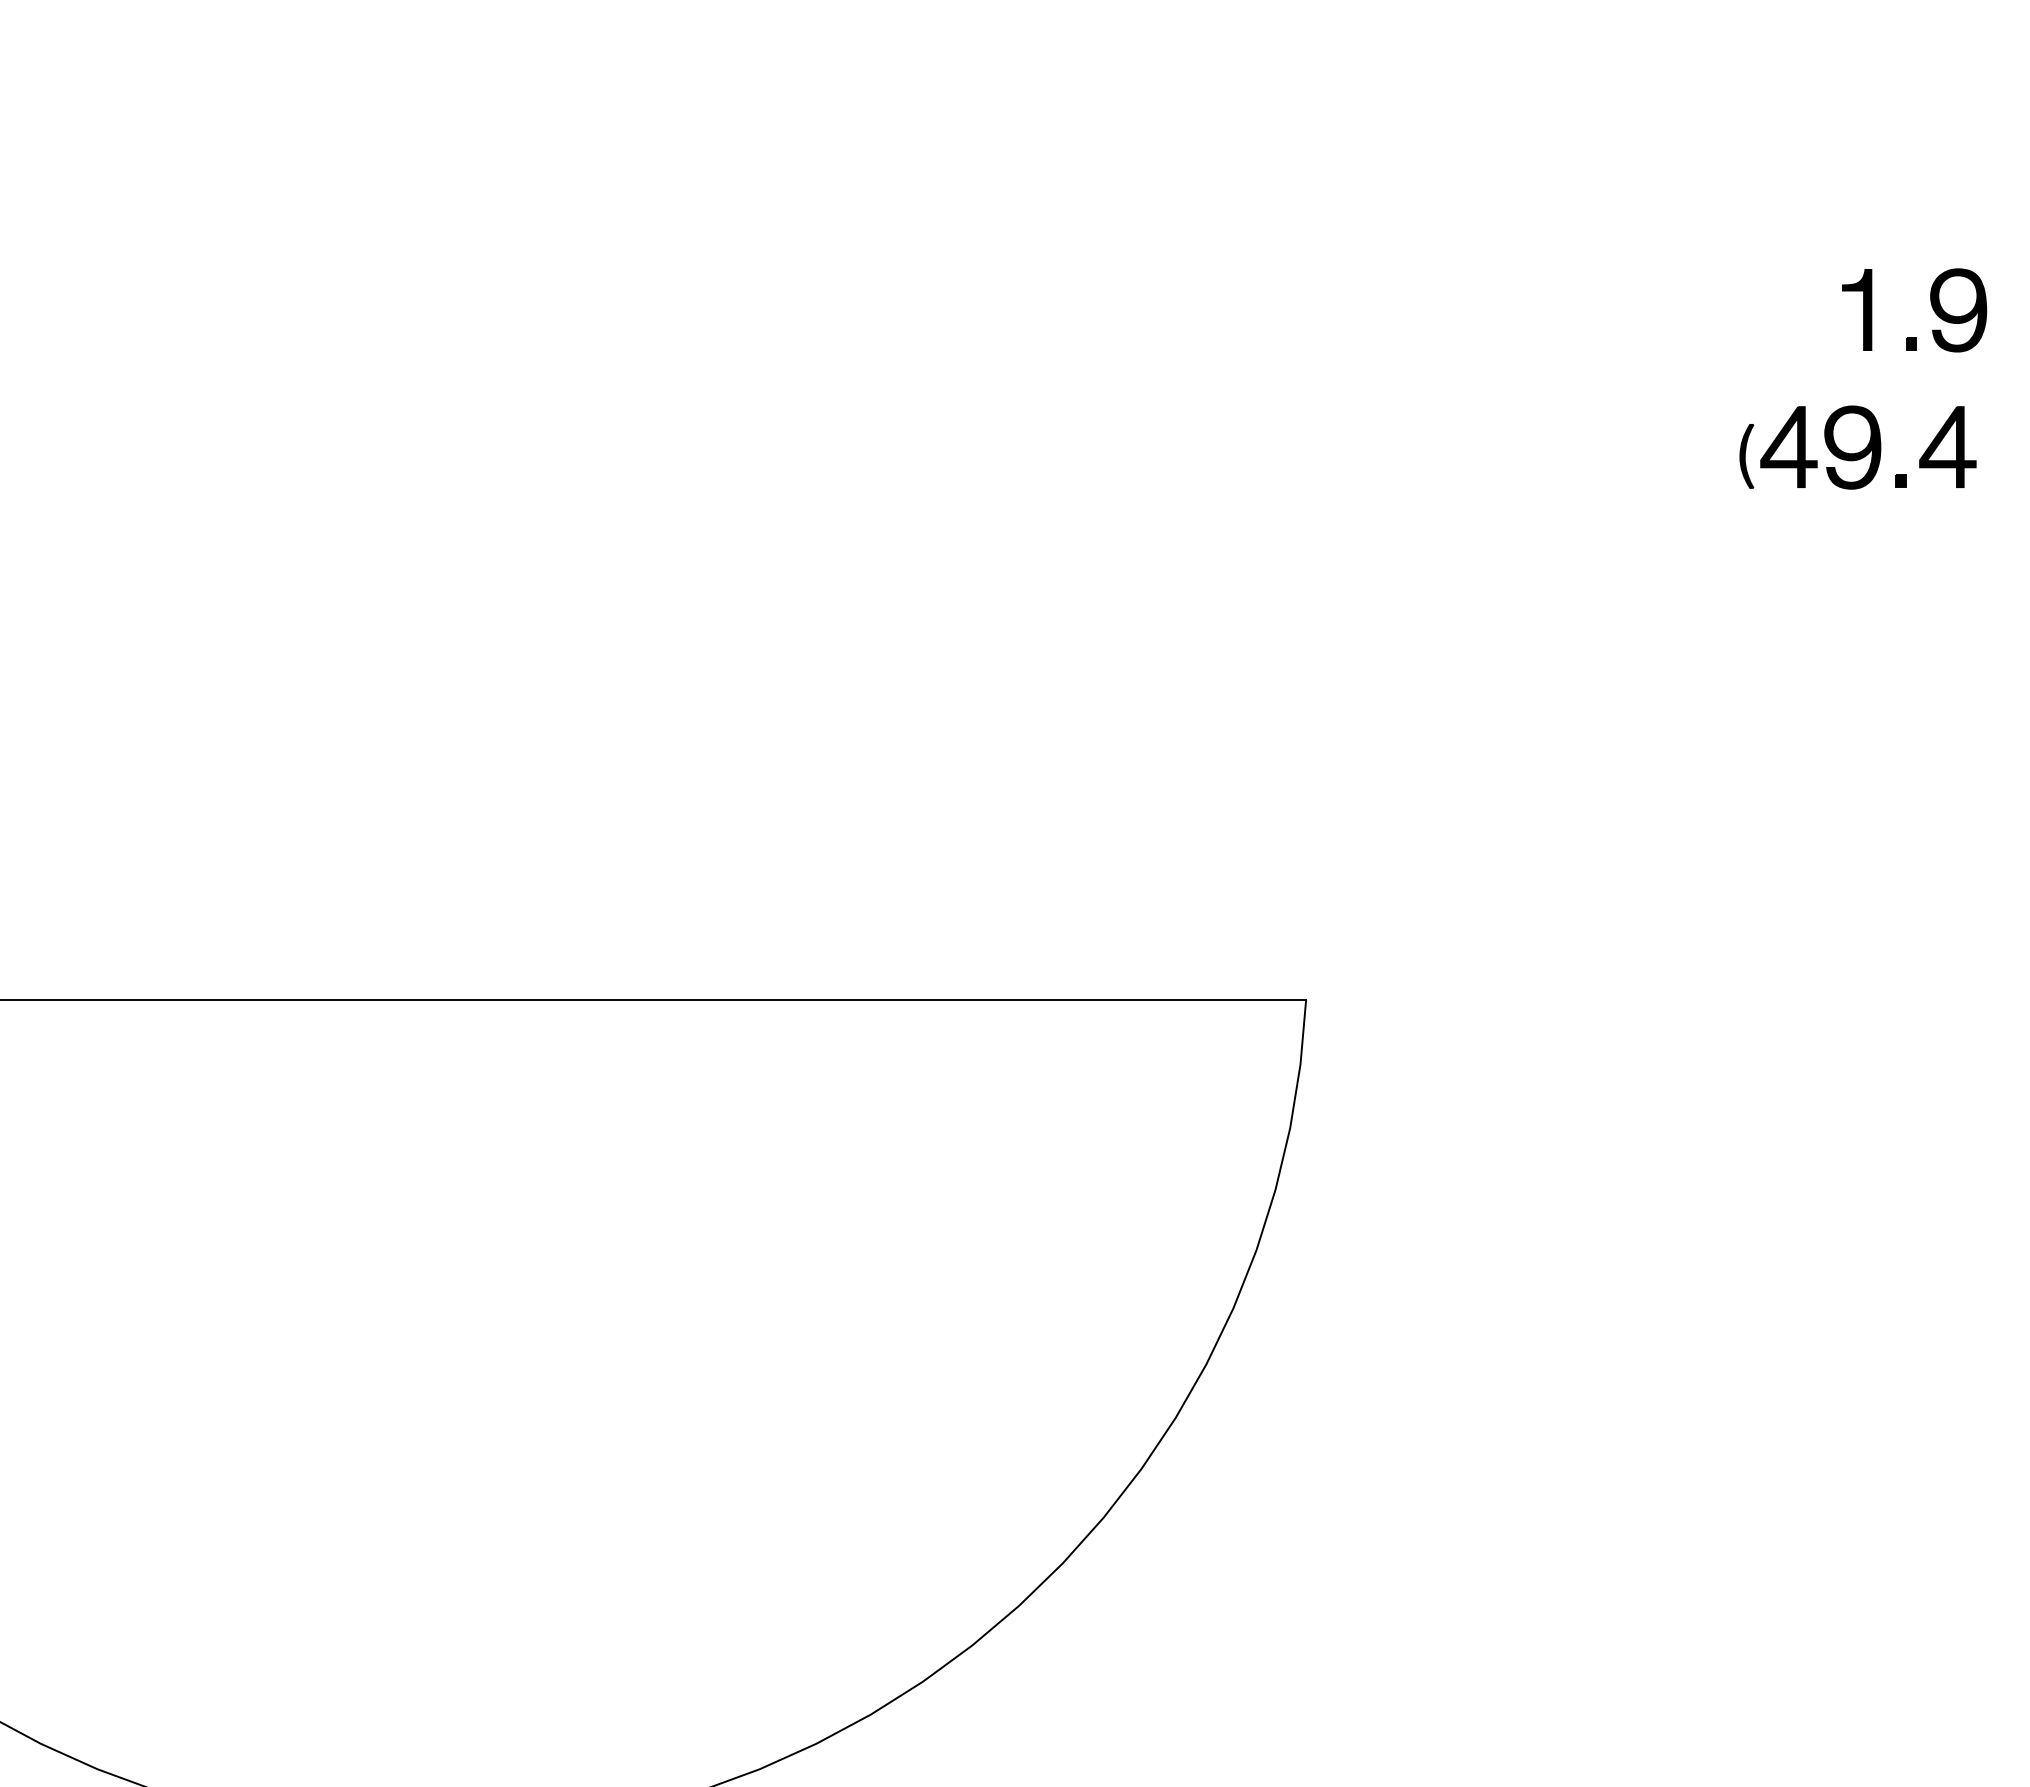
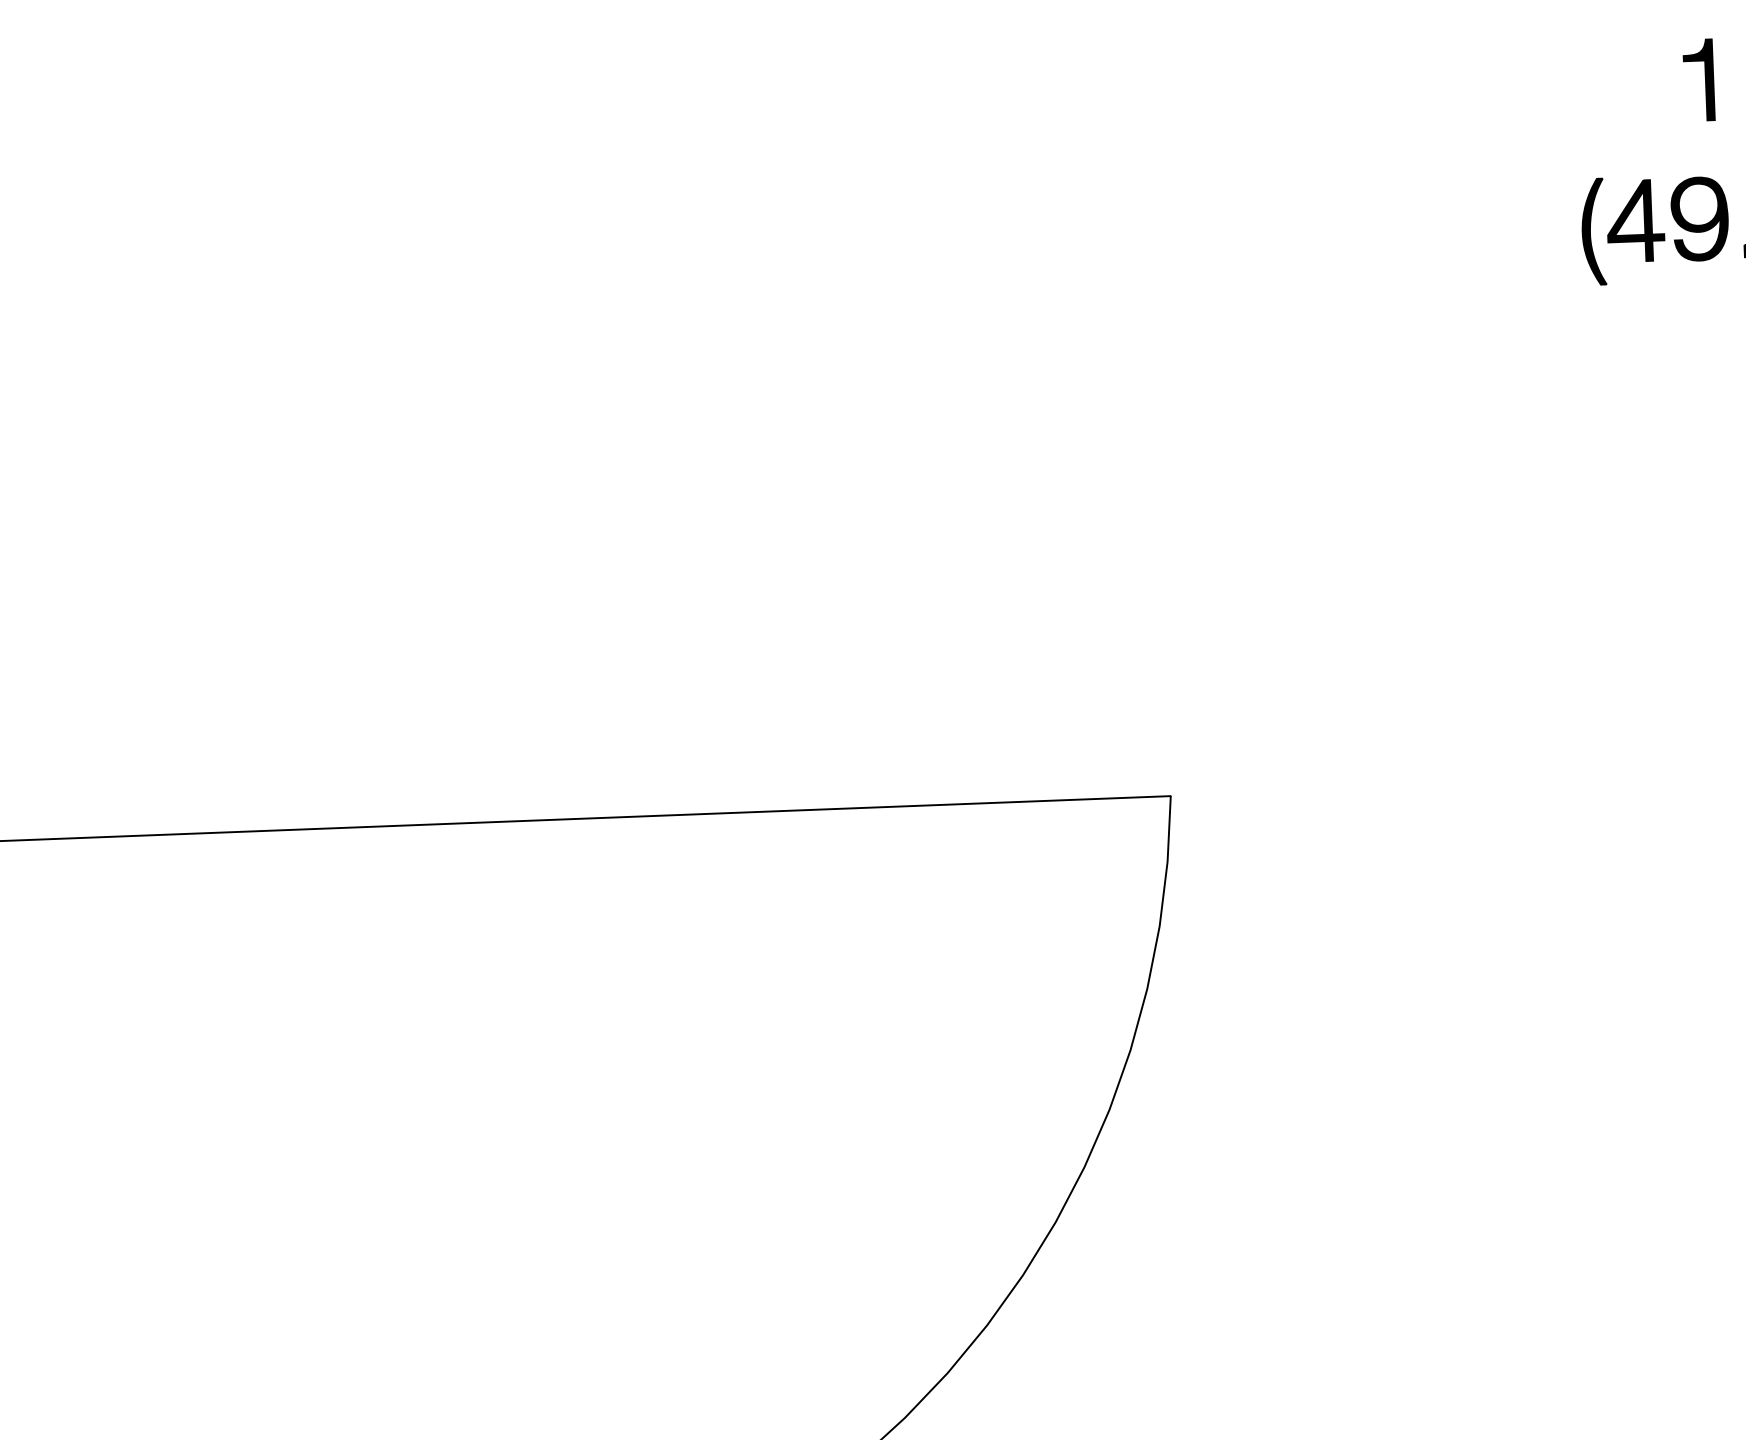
part: (1746, 456) -> (1593, 232), size x1.67

